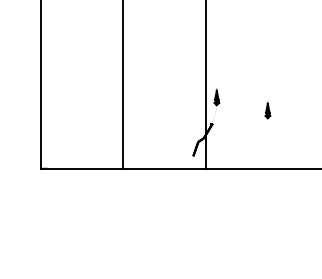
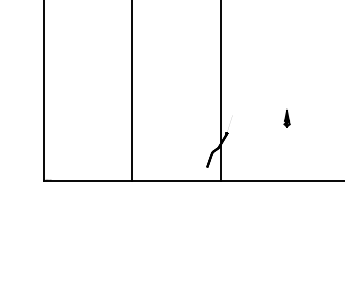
part: (216, 97) -> (231, 104), removed

